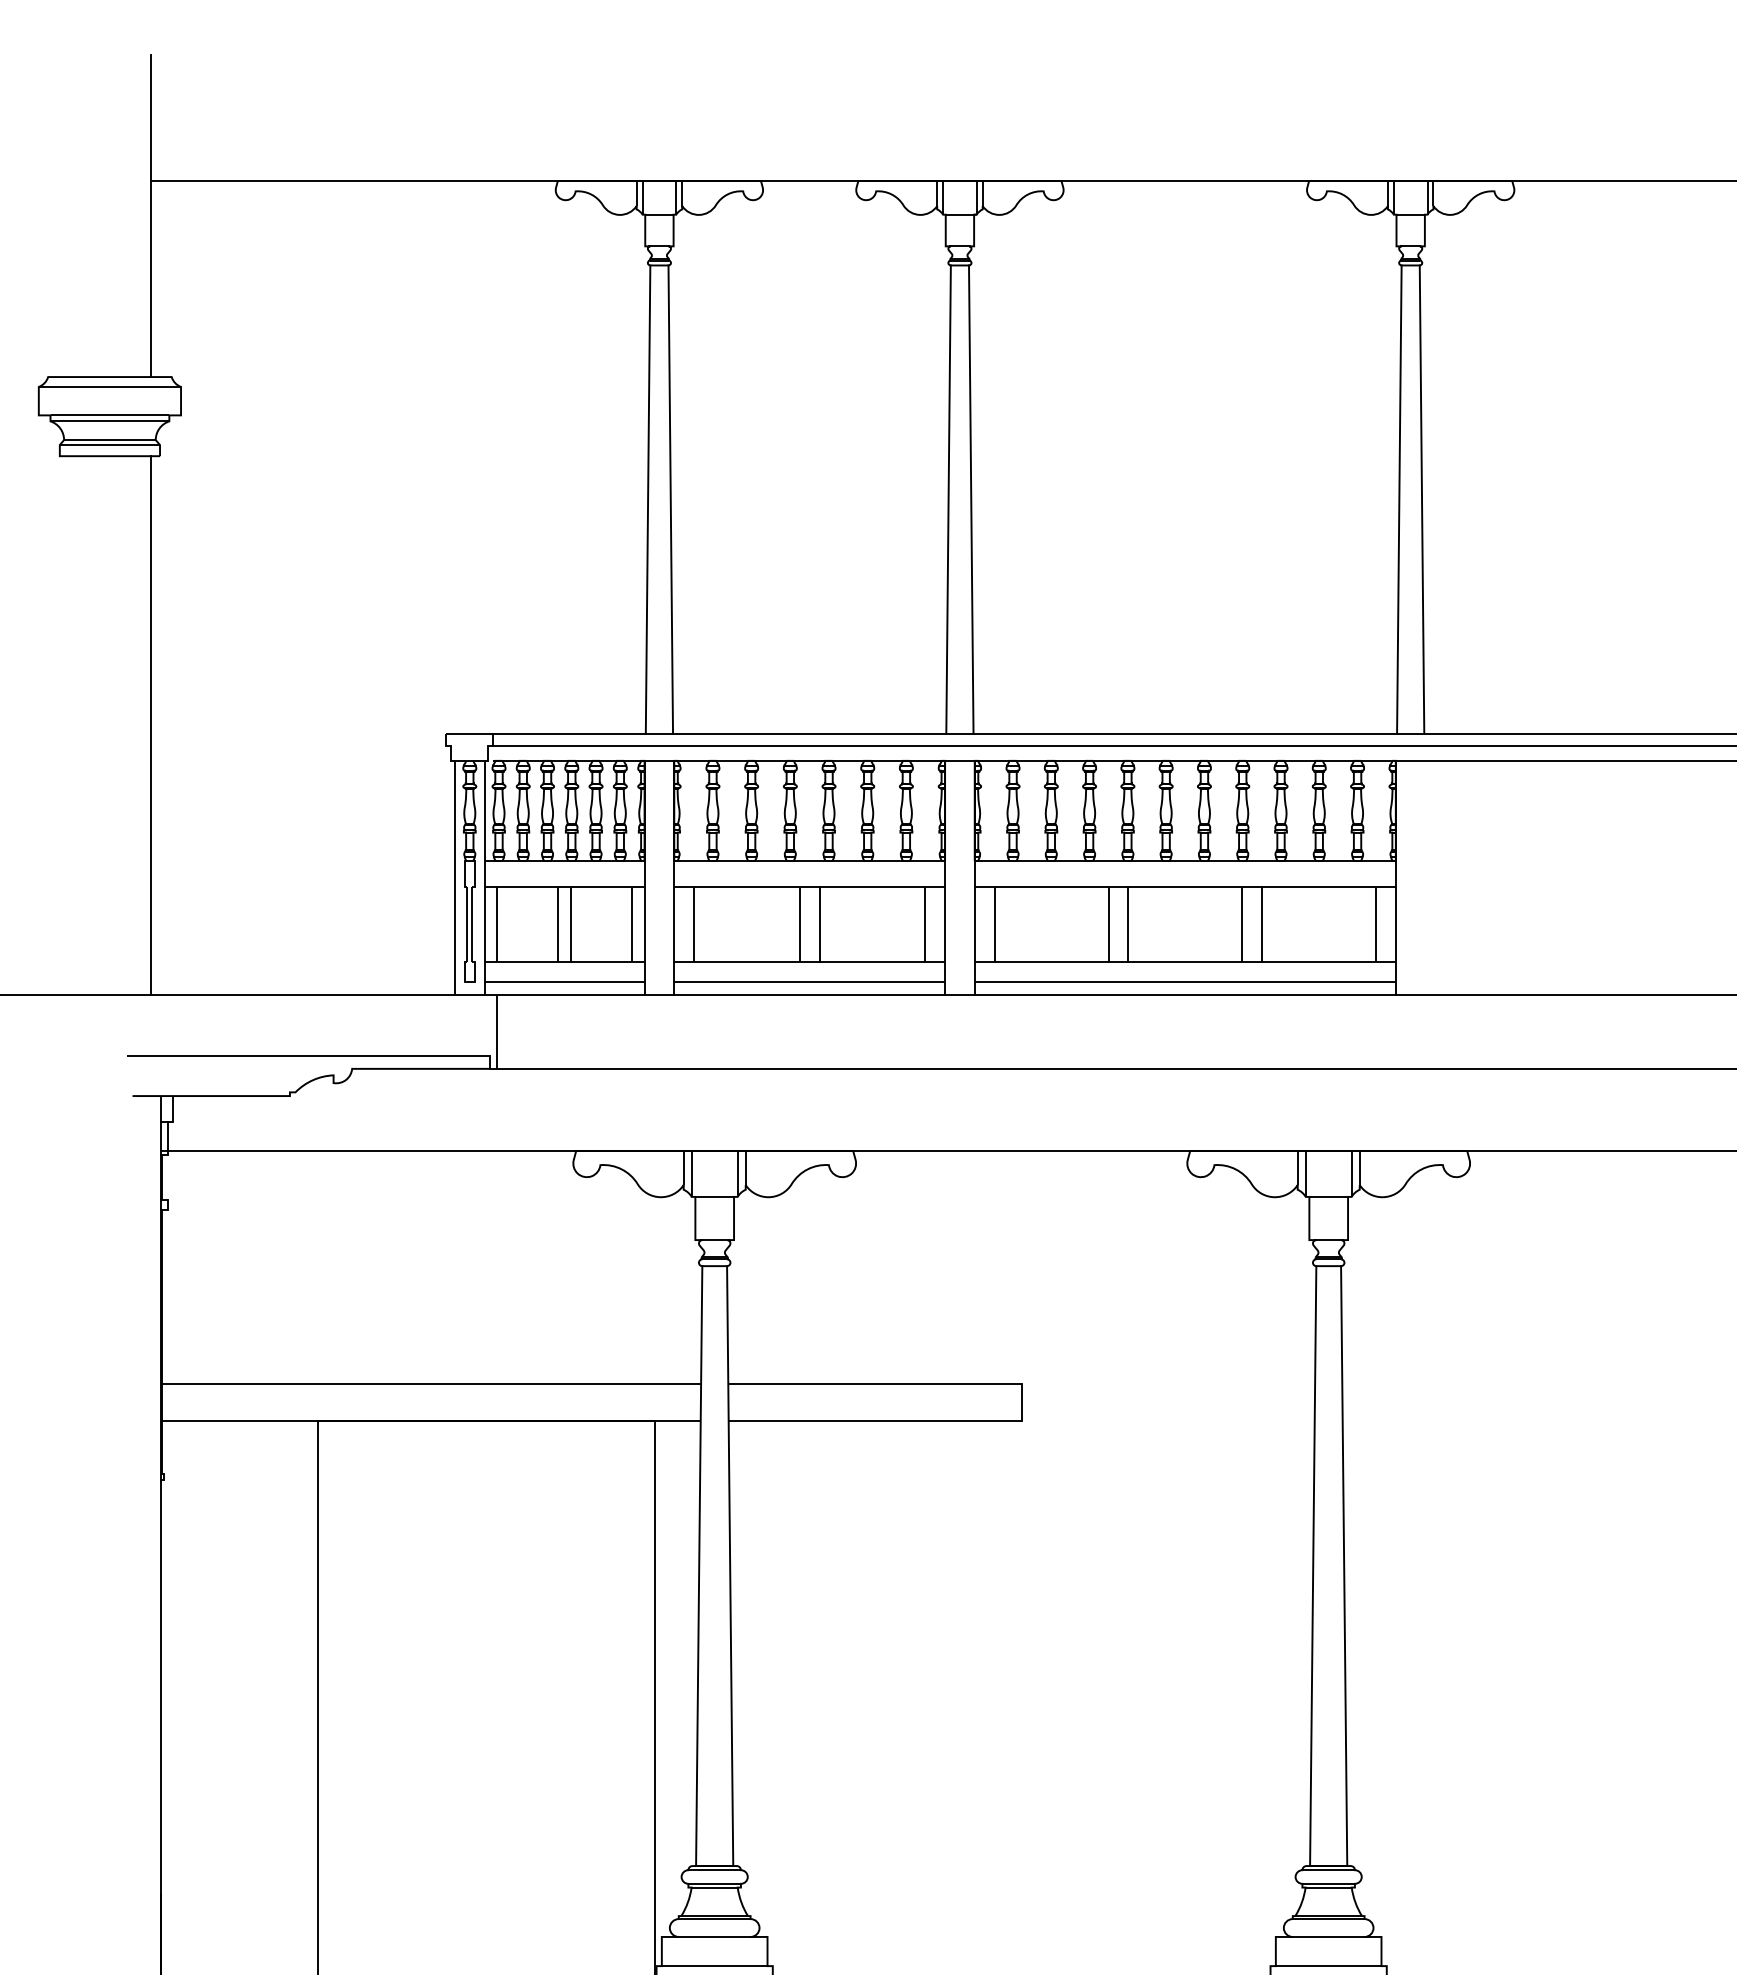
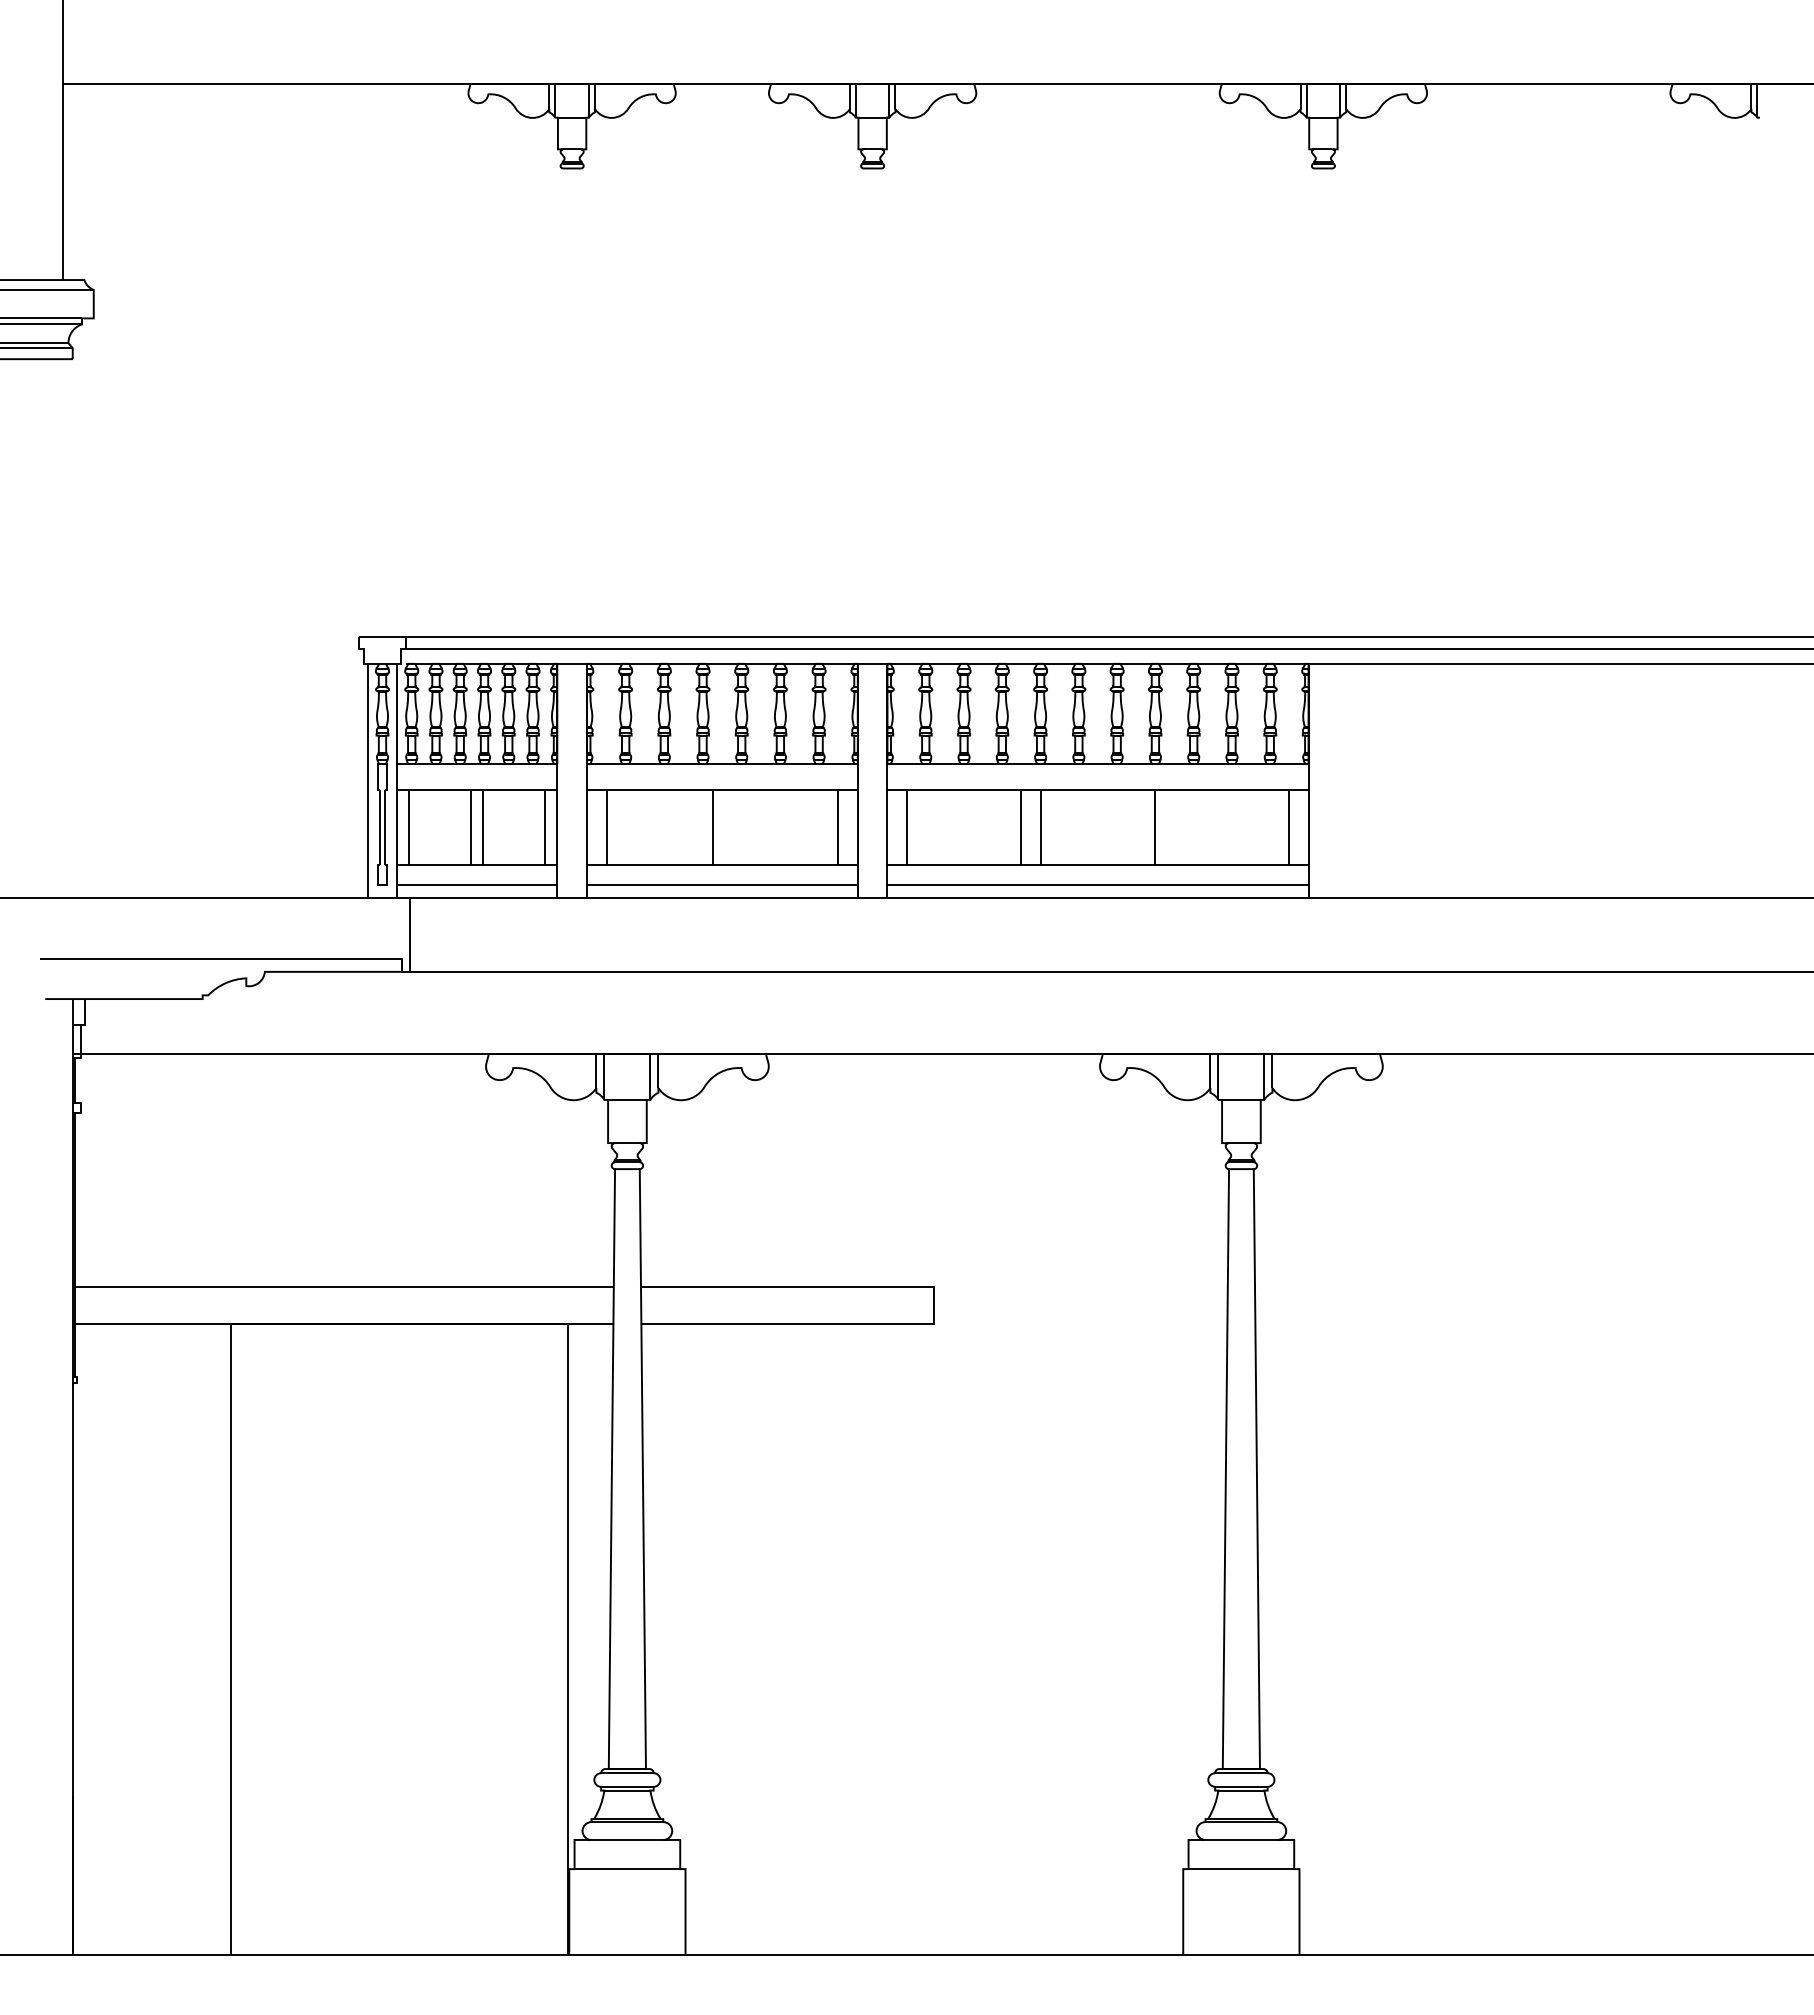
line: (647, 499) -> (560, 402), removed
line: (670, 499) -> (583, 402), removed
line: (948, 499) -> (861, 402), removed
line: (970, 499) -> (883, 402), removed
line: (1398, 499) -> (1311, 402), removed
line: (1421, 499) -> (1334, 402), removed
line: (150, 725) -> (63, 628), removed
line: (819, 924) -> (732, 827), removed
line: (1261, 924) -> (1174, 827), removed

